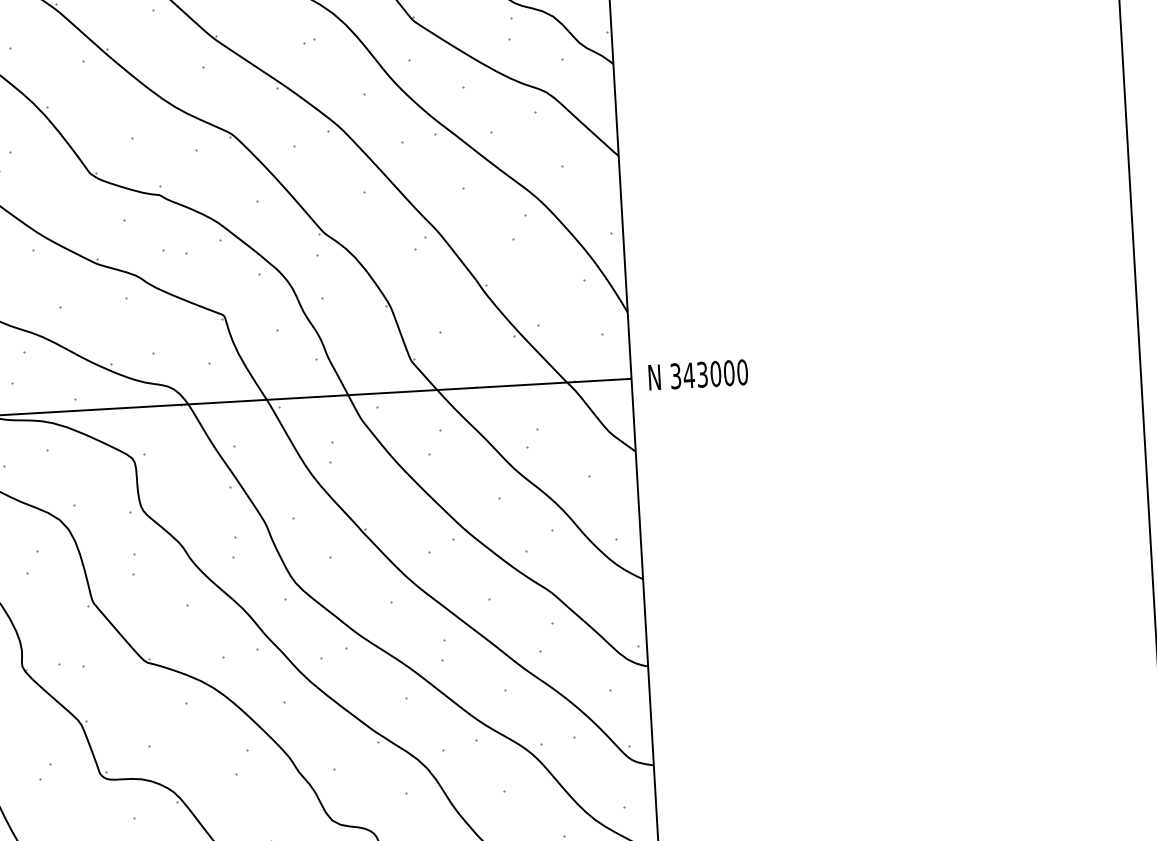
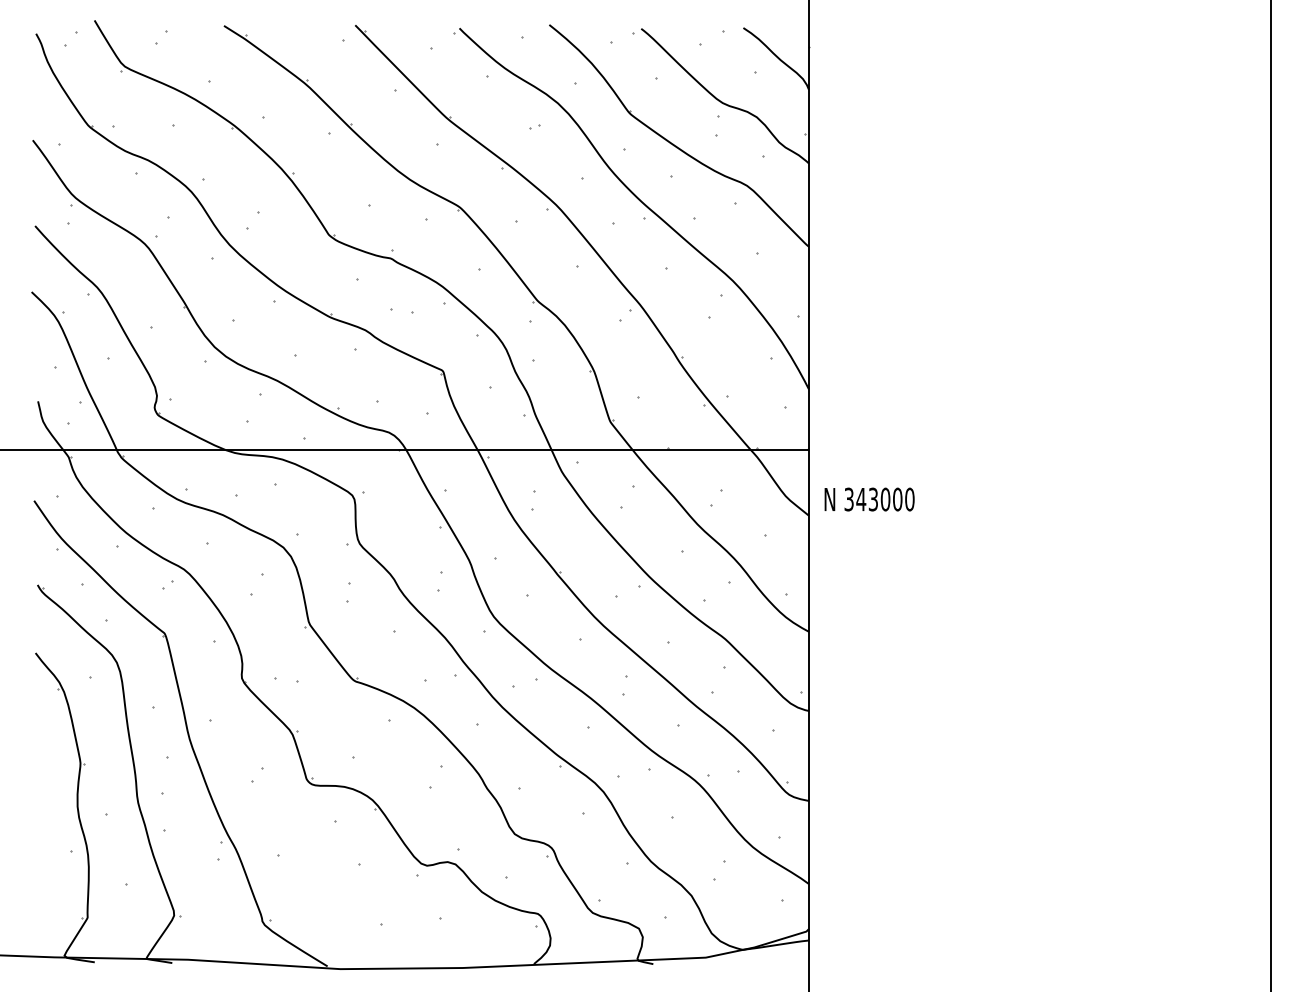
text: (698, 374) -> (869, 499), moved

